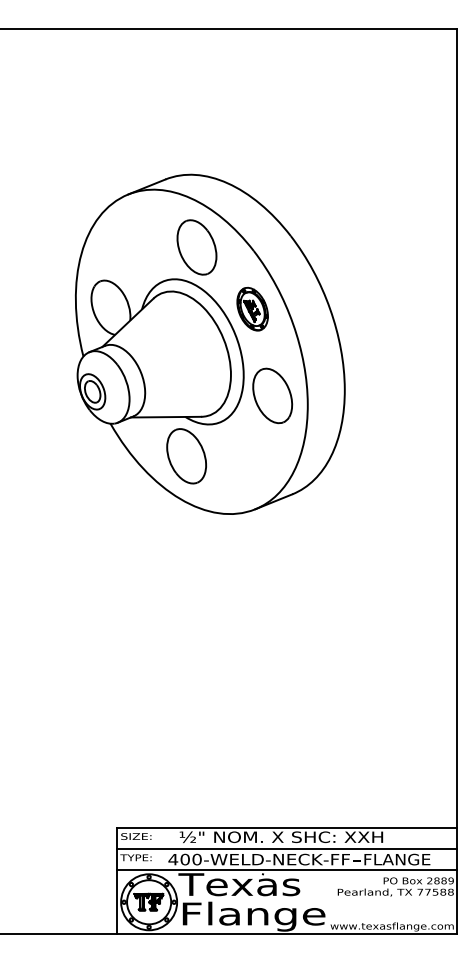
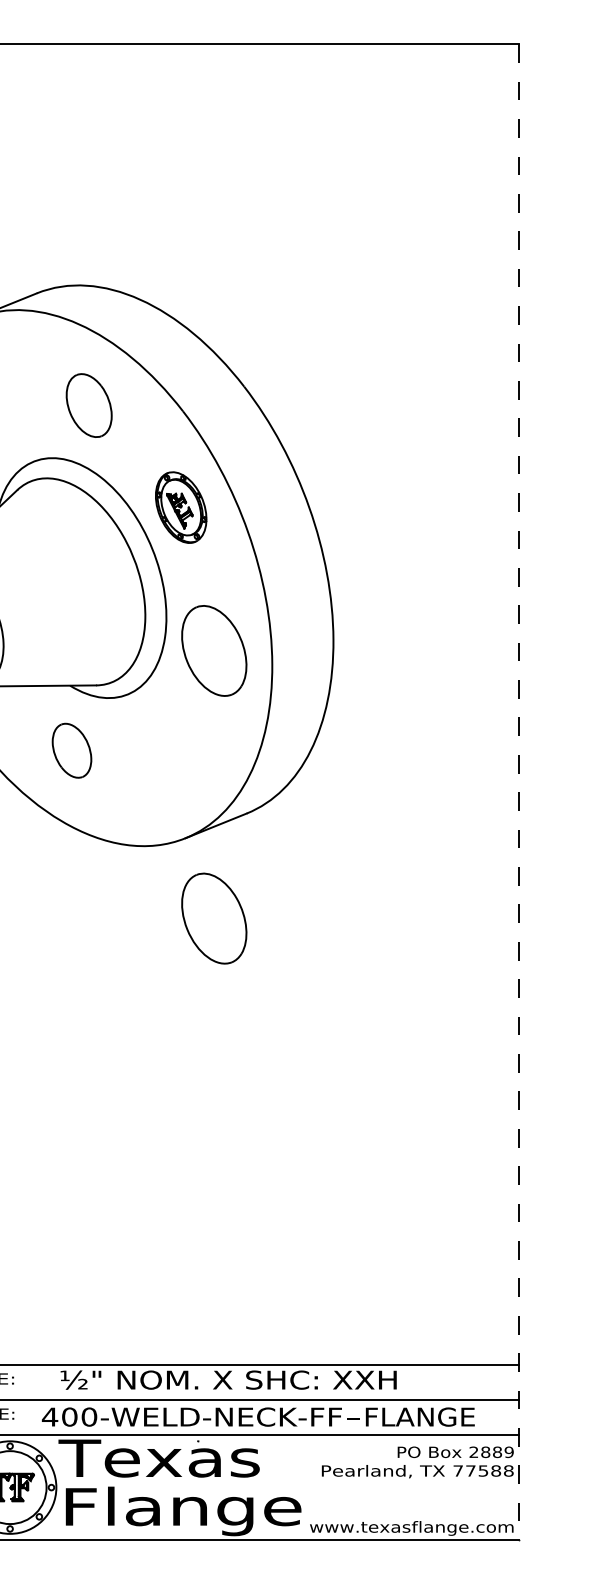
part: (196, 247) -> (88, 405), size x0.7
part: (186, 456) -> (71, 750), size x0.6
line: (456, 481) -> (518, 792), solid -> dashed
part: (272, 557) -> (213, 917), added

